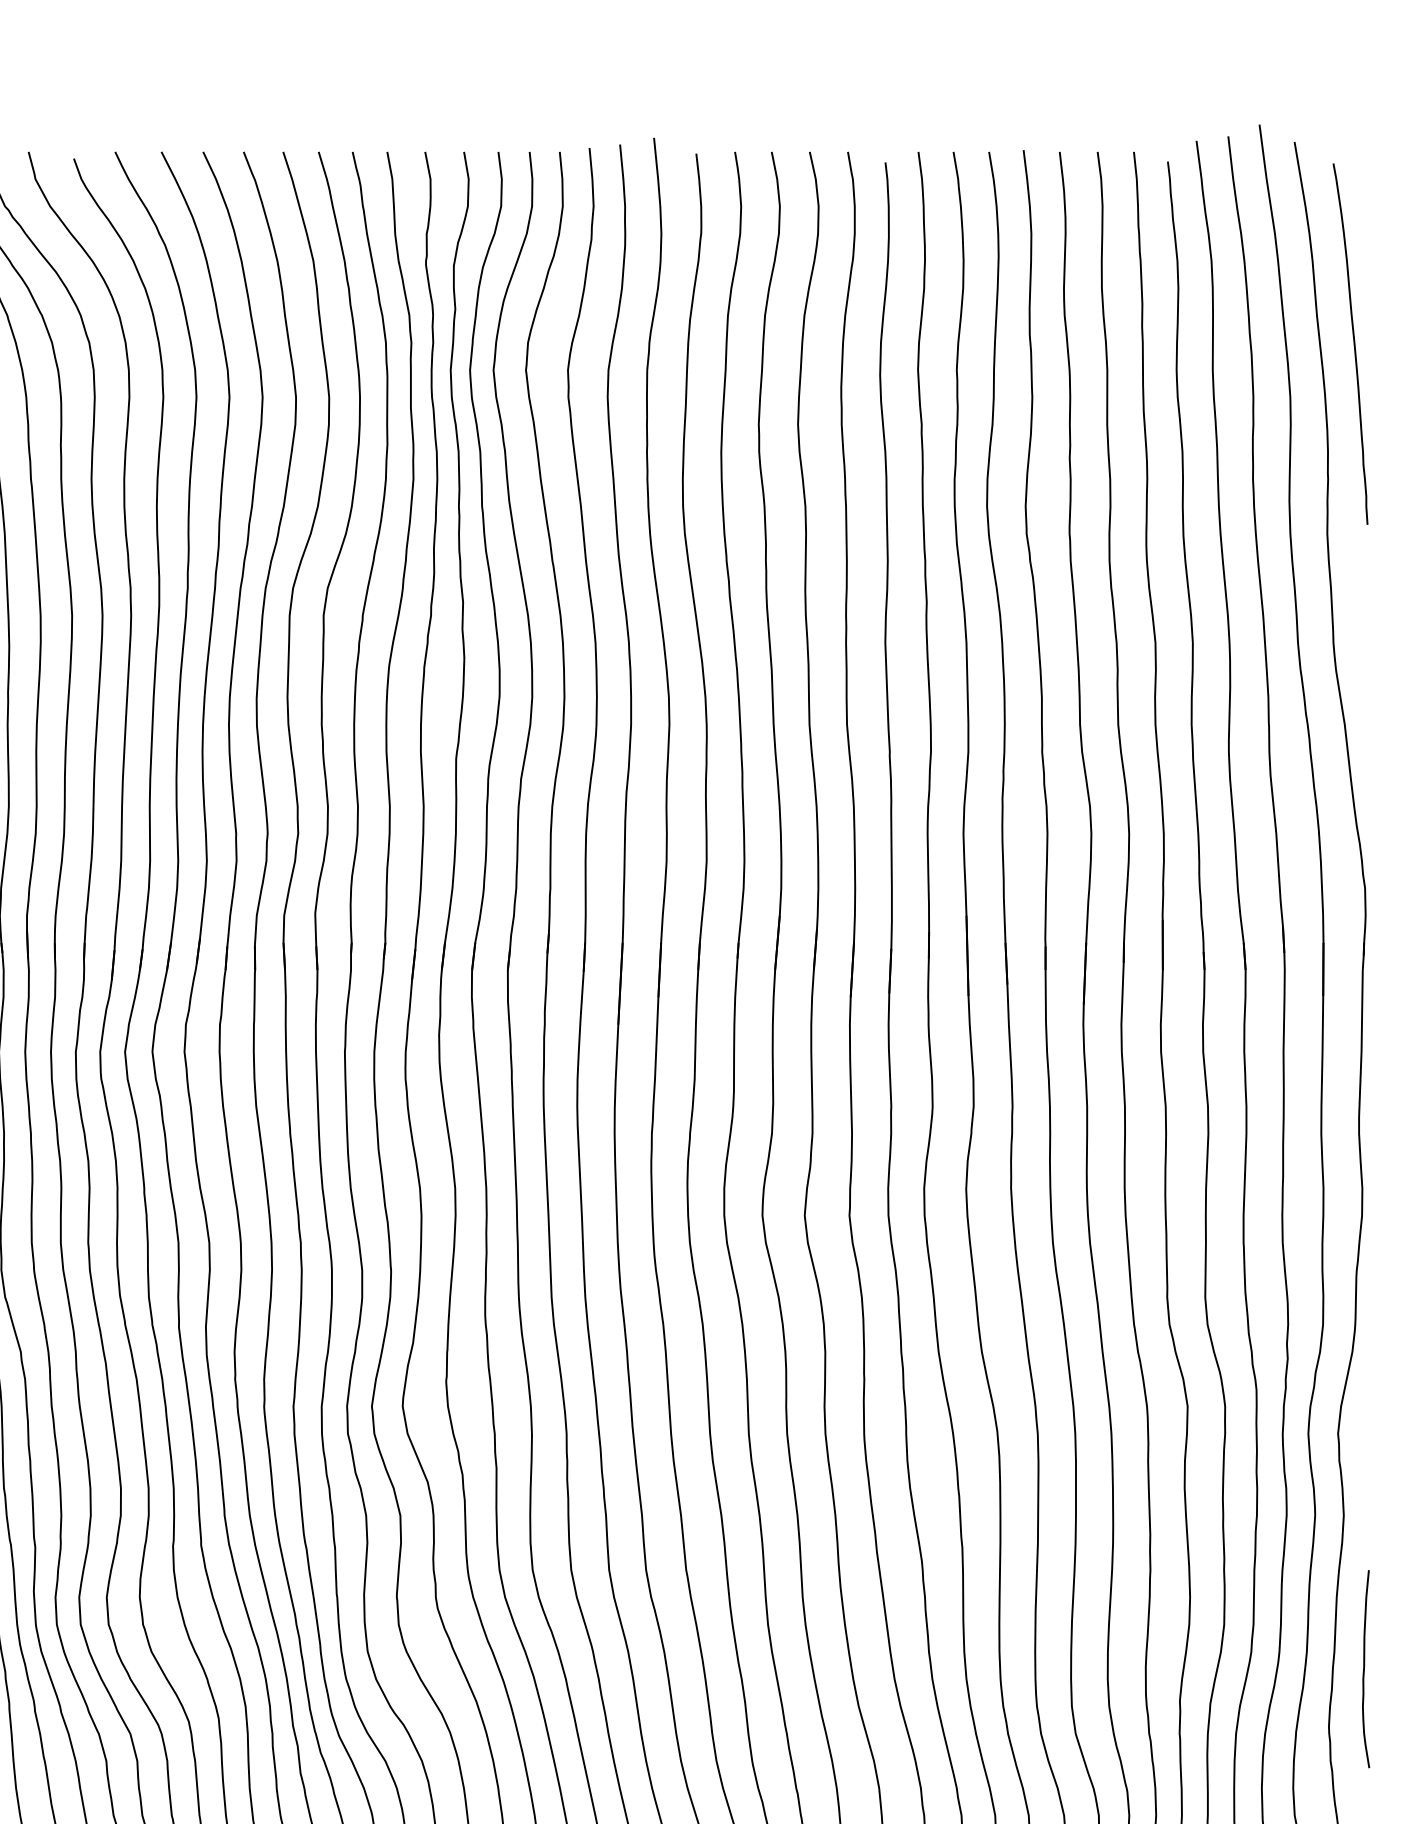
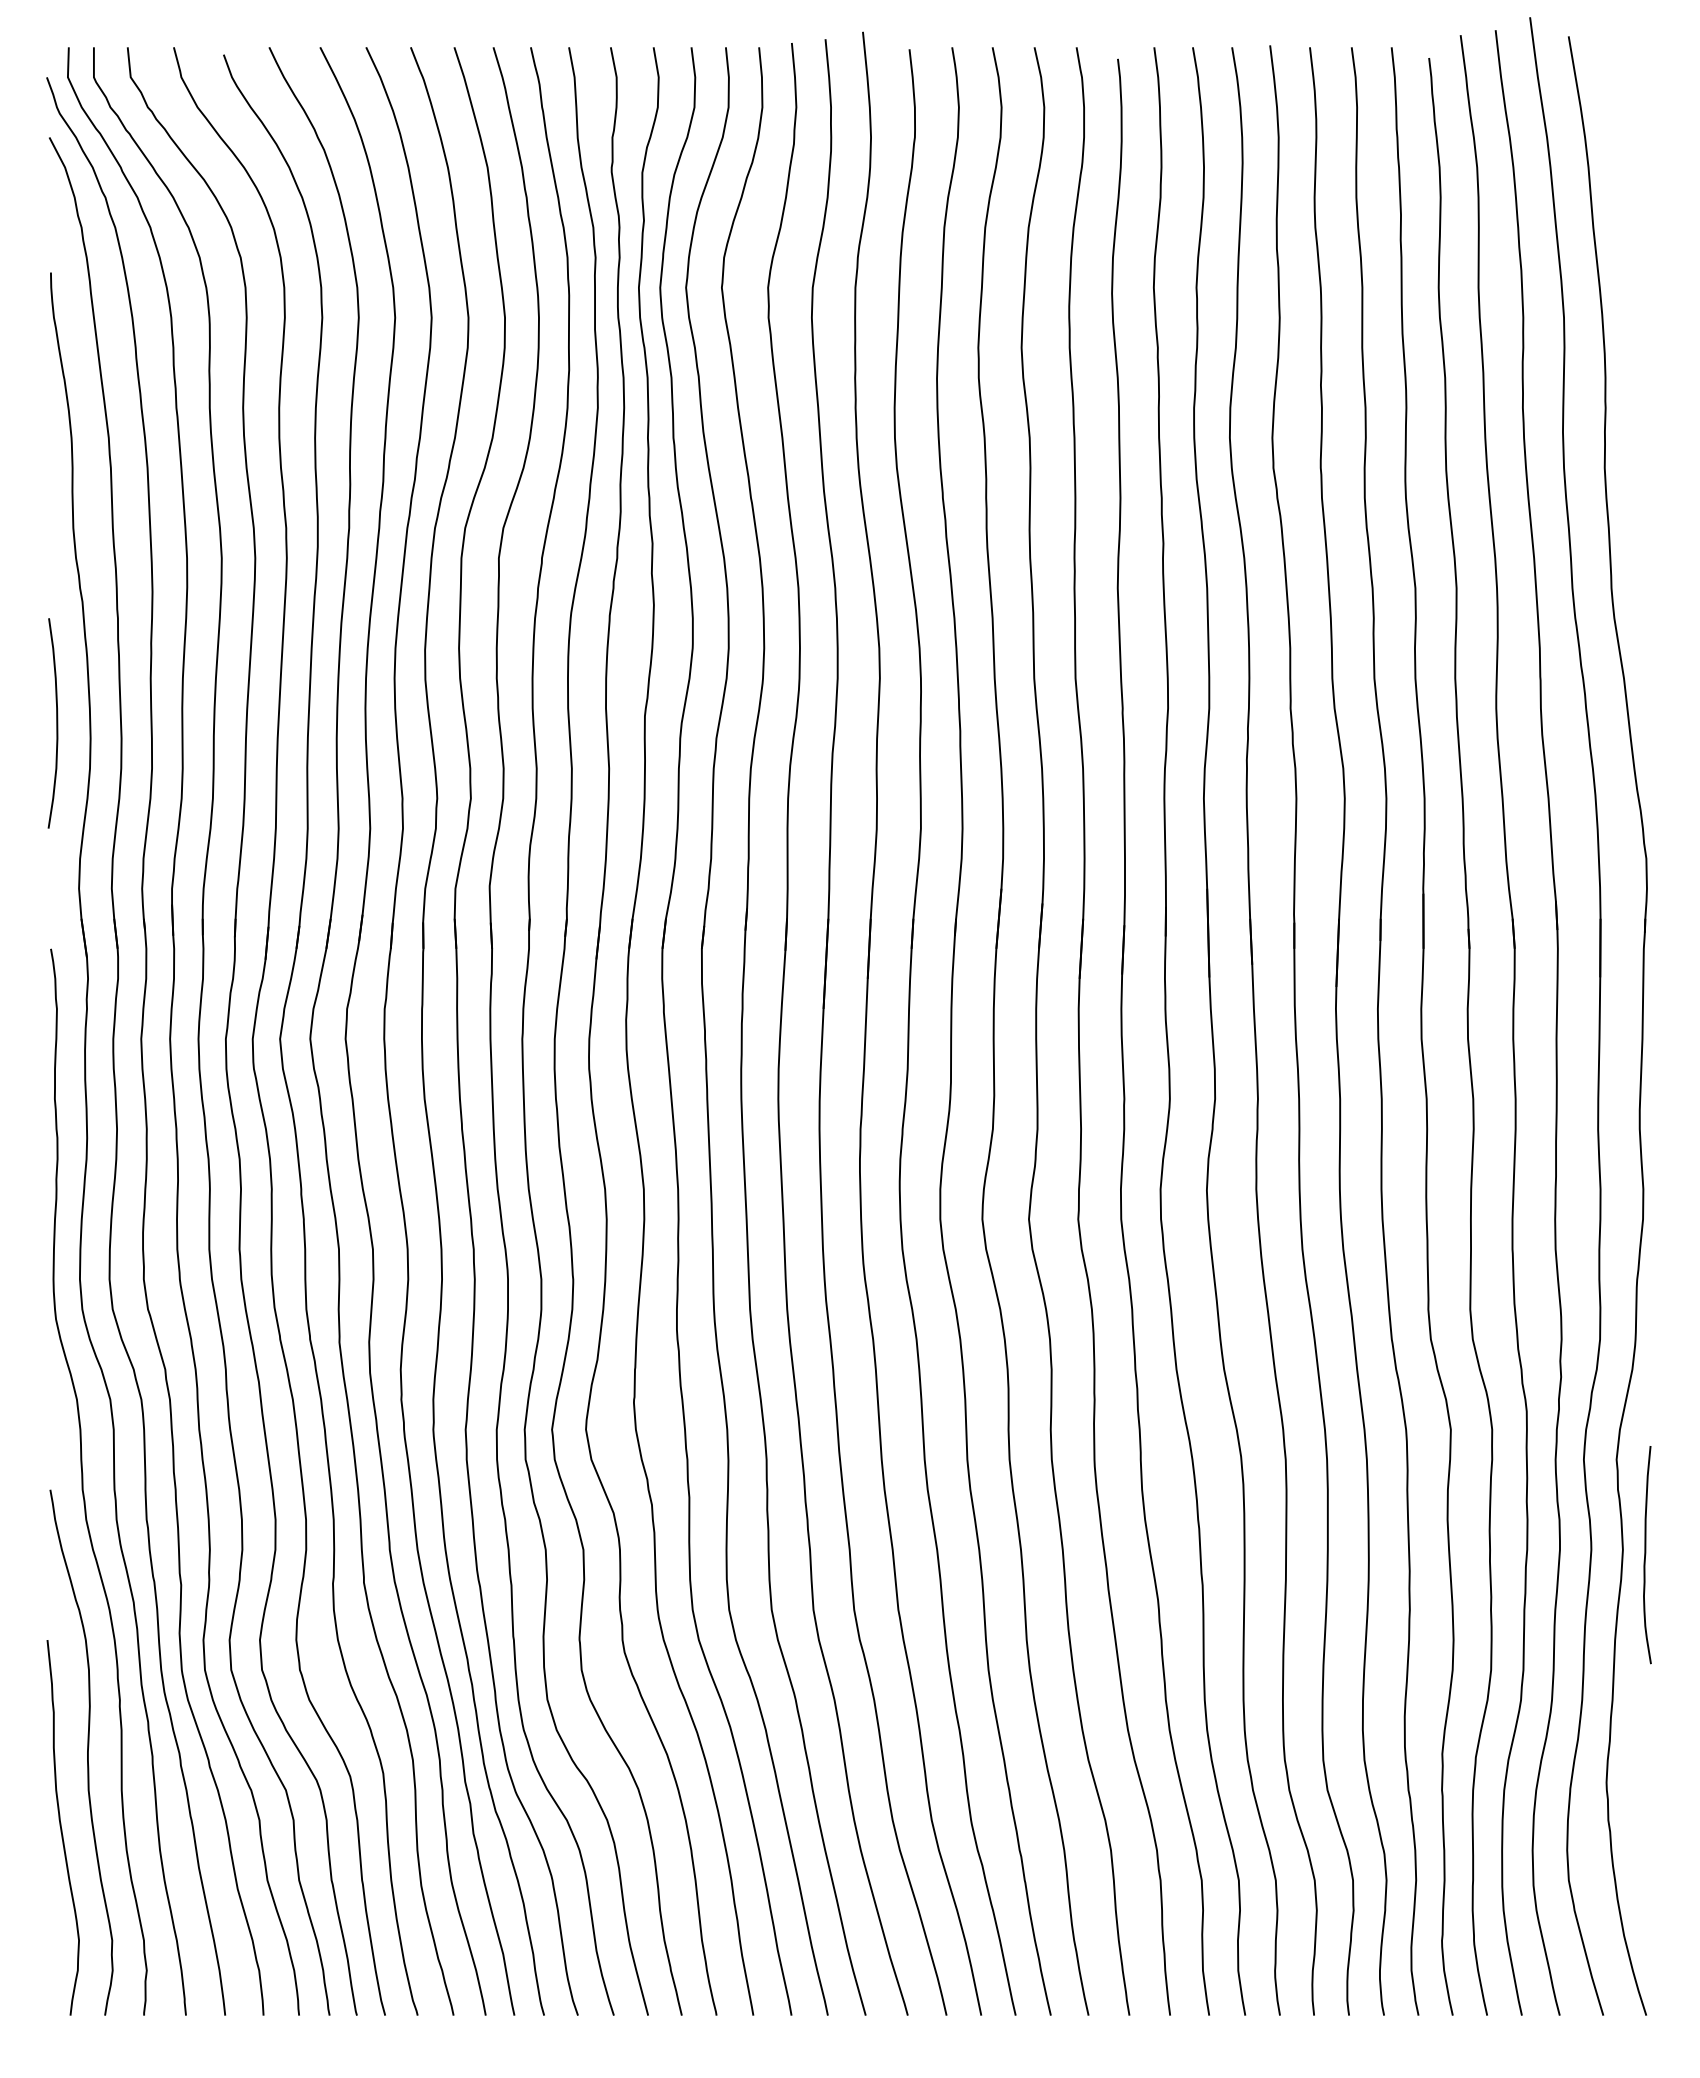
curve: (1353, 344) -> (1633, 259), removed
curve: (1365, 1668) -> (1646, 1554), moved

